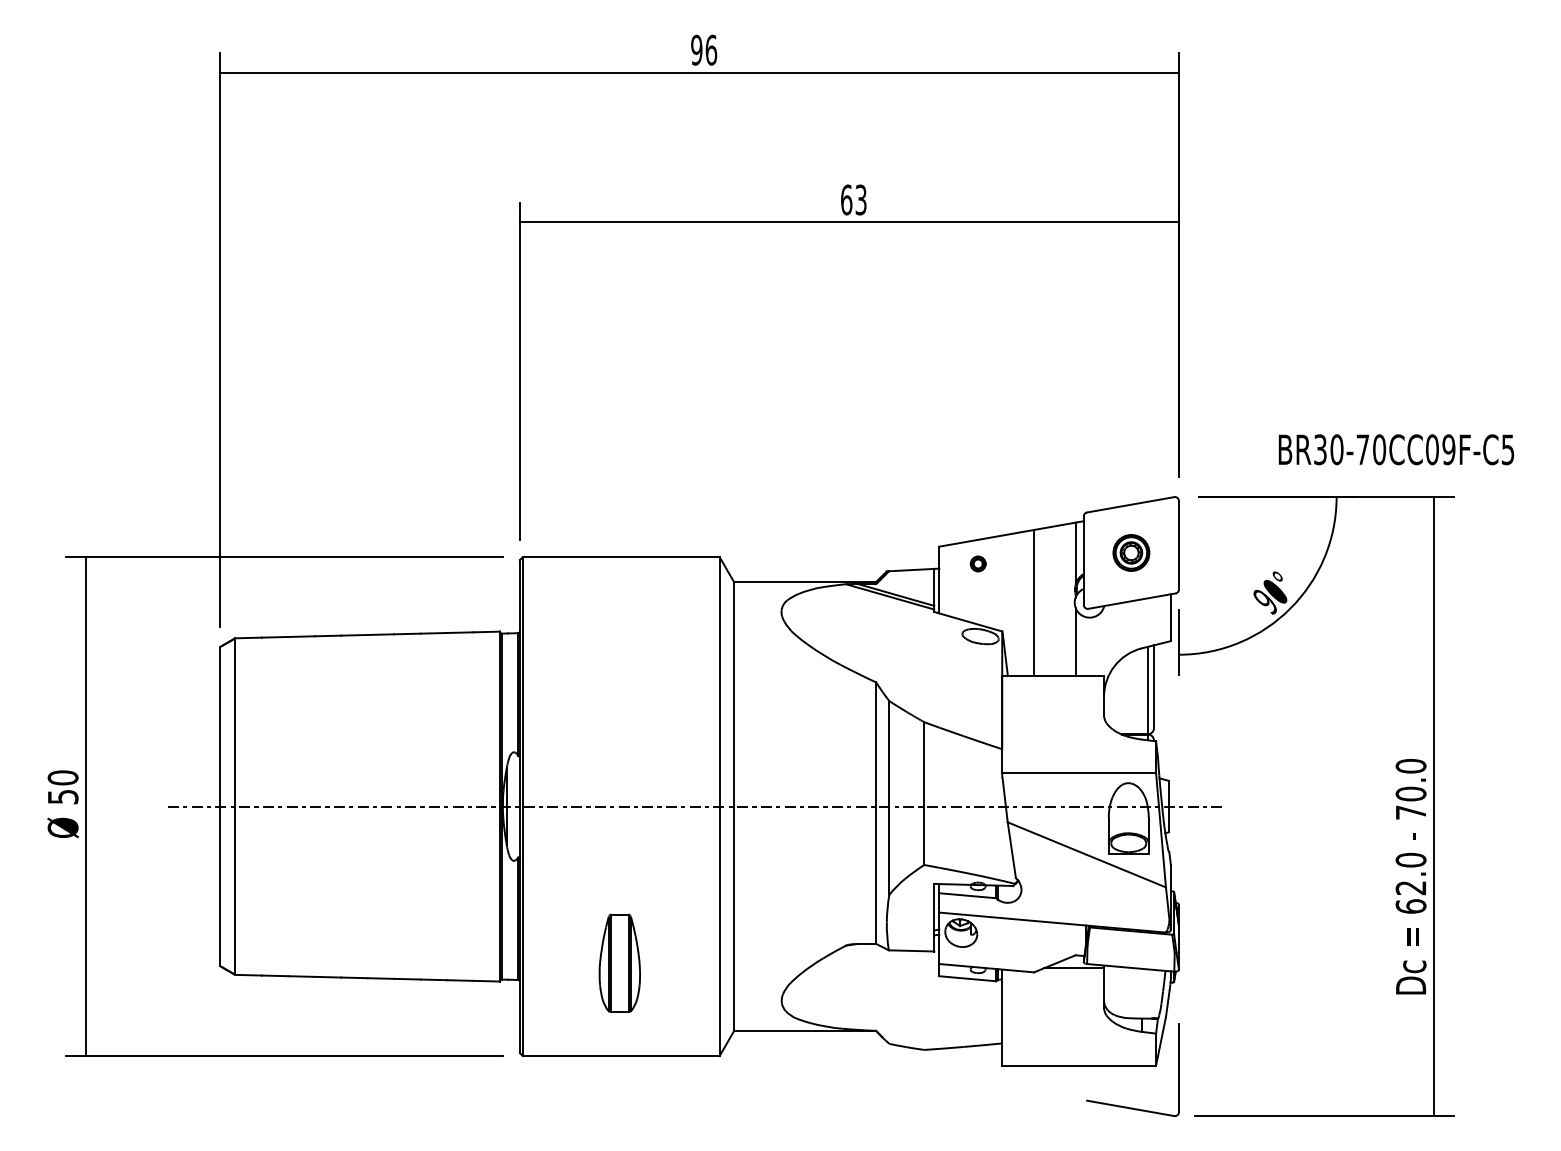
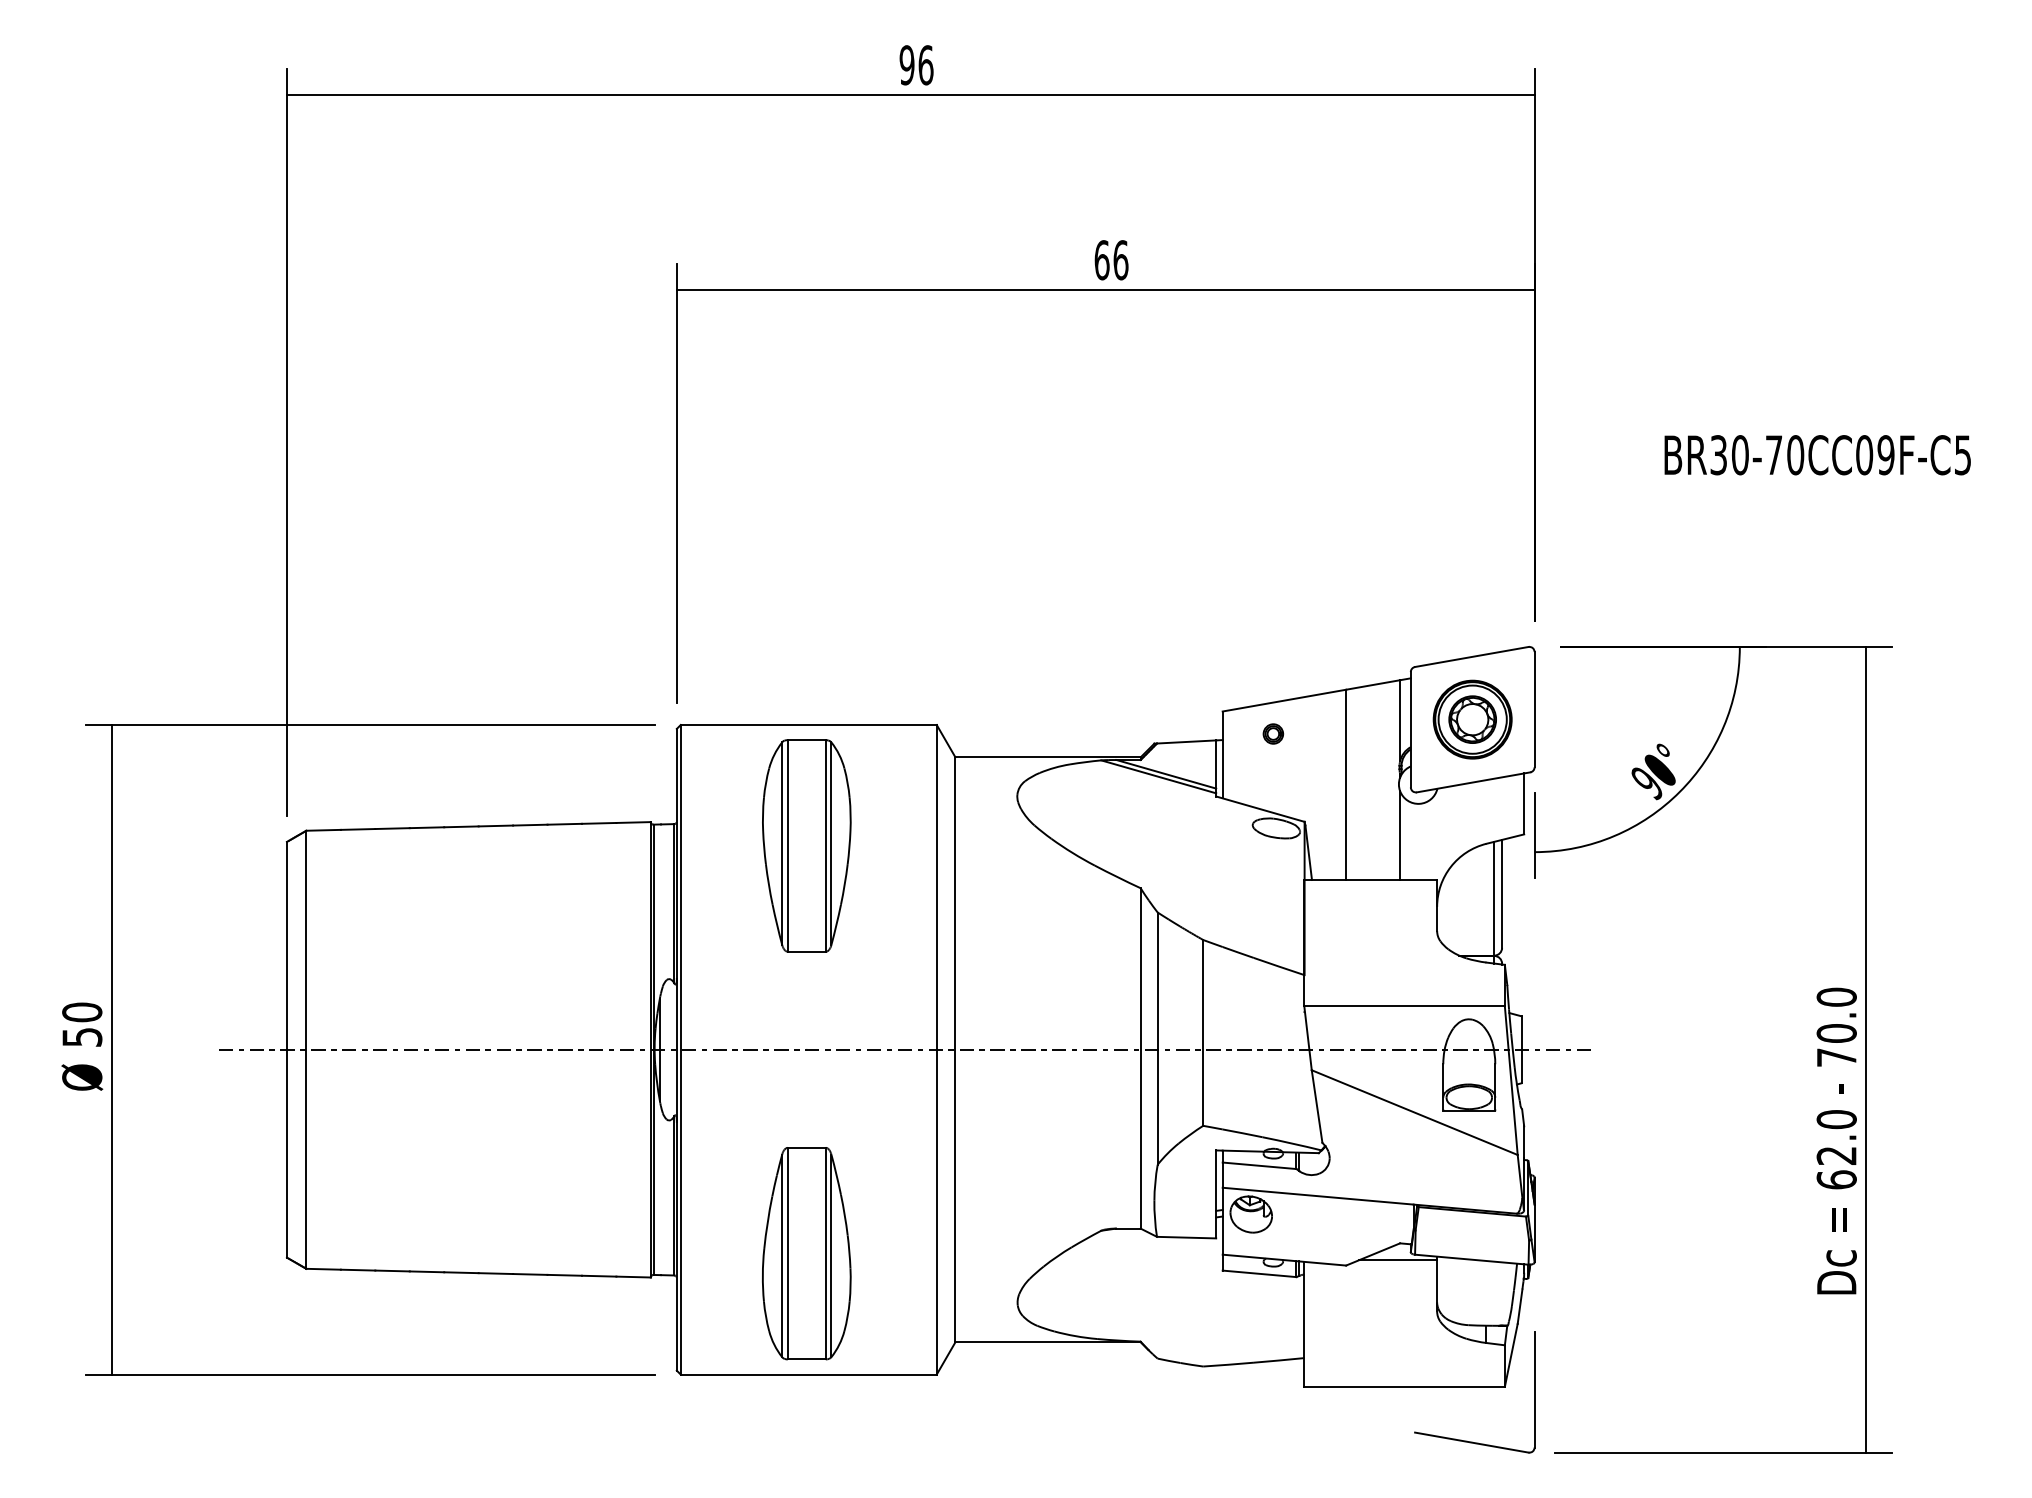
text: (860, 199) -> (1120, 259), 63 -> 66
text: (1396, 449) -> (1817, 454), moved
part: (1131, 552) -> (1472, 719), size x1.67
part: (619, 649) -> (806, 845), added
part: (619, 963) -> (806, 1254), size x1.67

